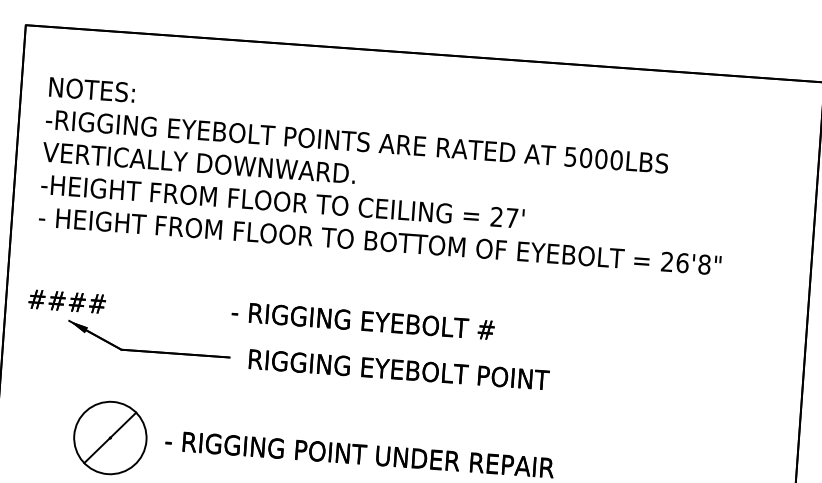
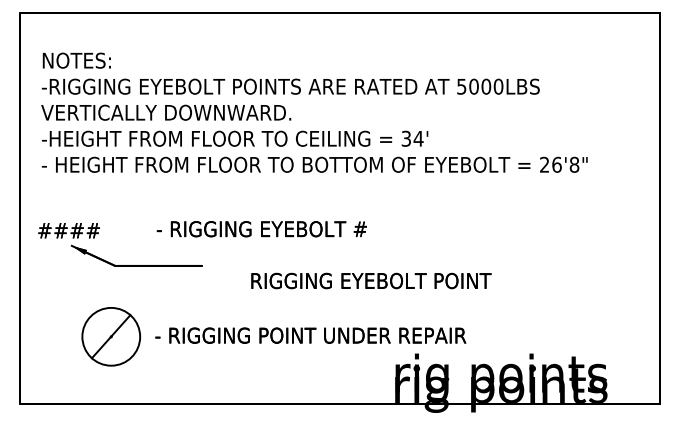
text: (504, 217) -> (412, 138), 27' -> 34'
text: (362, 321) -> (261, 229), moved
text: (399, 369) -> (371, 280), moved

